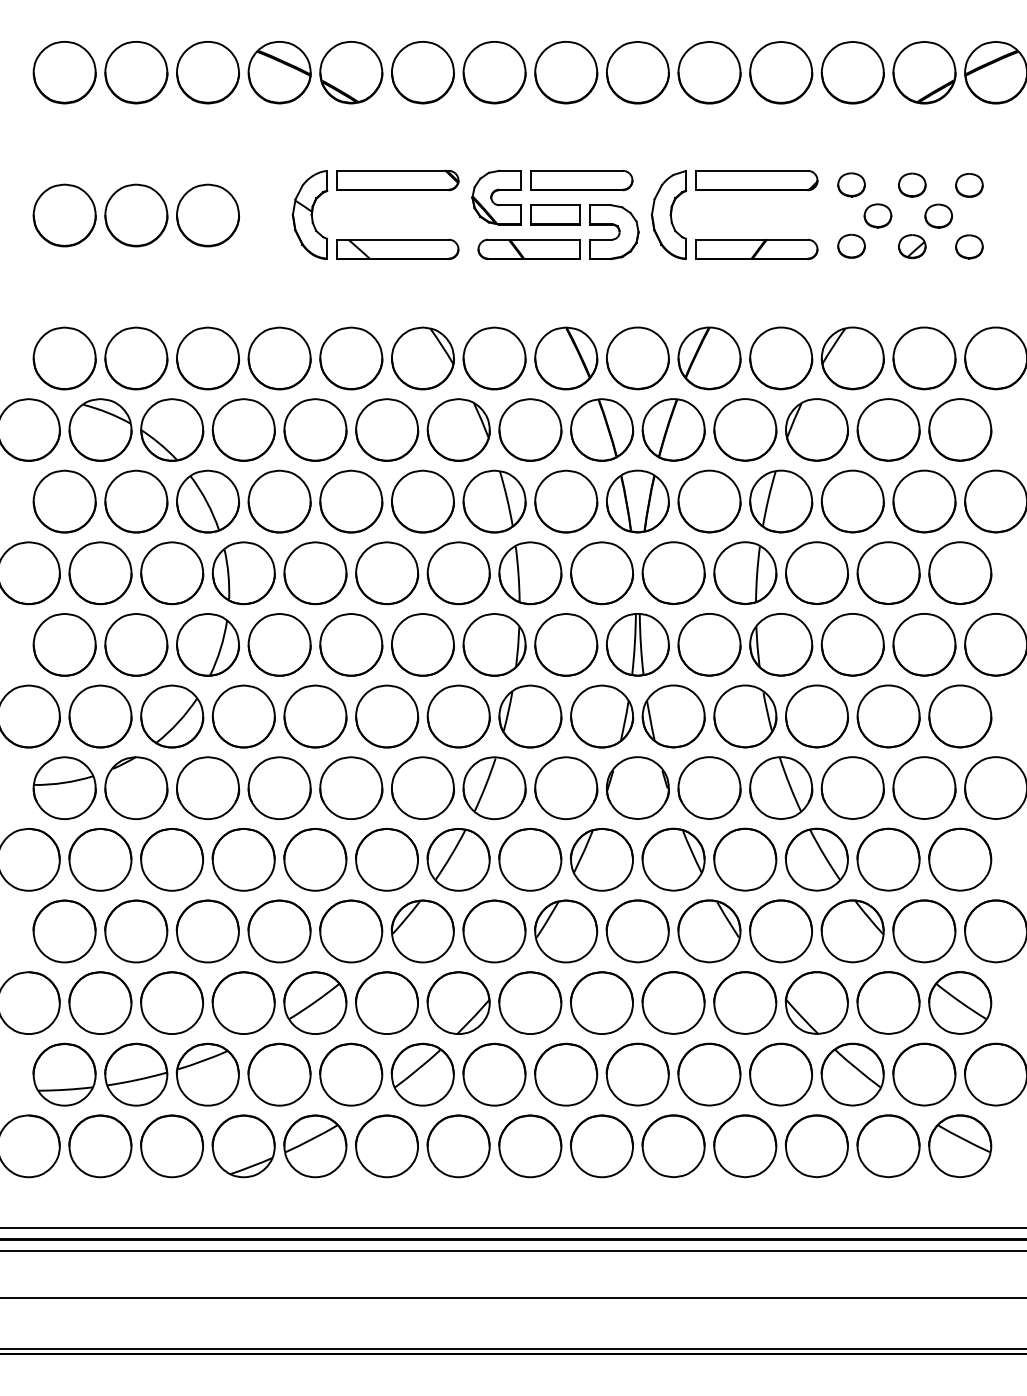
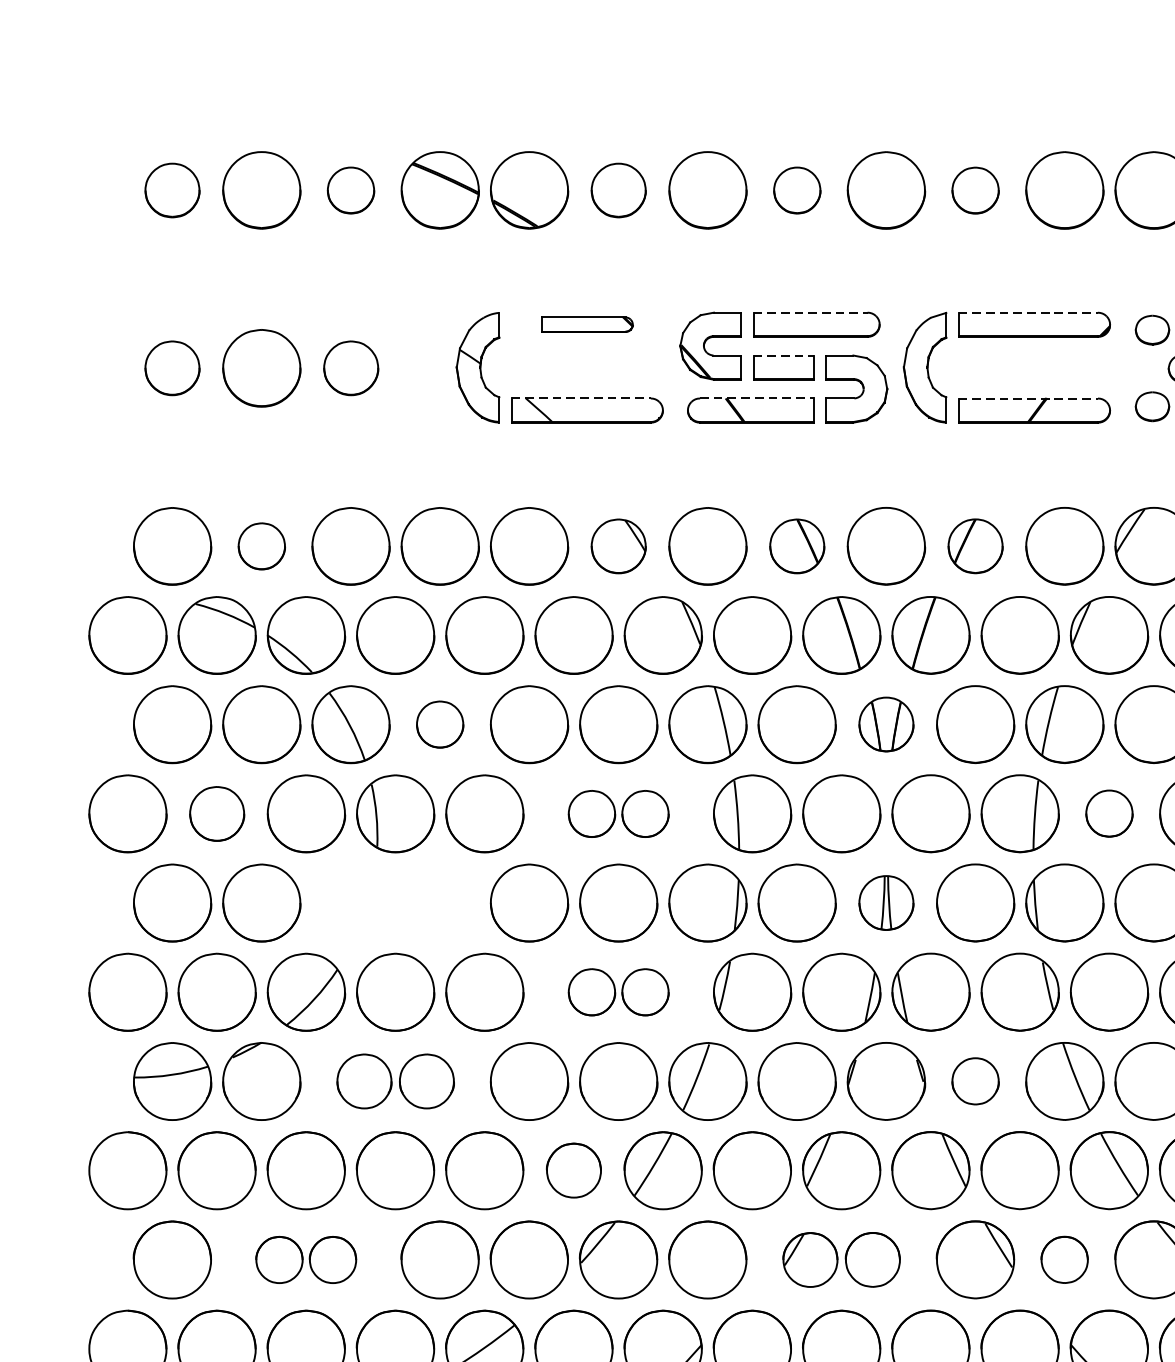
part: (64, 72) -> (172, 190), size x0.7
part: (207, 72) -> (350, 190), size x0.6
part: (422, 72) -> (618, 190), size x0.7
part: (566, 72) -> (797, 190), size x0.6
part: (709, 72) -> (975, 190), size x0.6
line: (577, 170) -> (811, 312), solid -> dashed
line: (751, 170) -> (1027, 312), solid -> dashed
part: (397, 180) -> (587, 324), size x0.6
line: (555, 205) -> (783, 355), solid -> dashed
part: (64, 215) -> (172, 368), size x0.7
part: (208, 215) -> (351, 368), size x0.7
line: (392, 239) -> (580, 398), solid -> dashed
line: (534, 239) -> (757, 398), solid -> dashed
line: (751, 239) -> (1027, 398), solid -> dashed
part: (136, 358) -> (261, 546), size x0.6
part: (422, 358) -> (618, 546), size x0.7
part: (566, 358) -> (797, 546), size x0.7
part: (709, 358) -> (975, 546), size x0.7
part: (279, 501) -> (440, 724), size x0.6
part: (637, 501) -> (885, 724), size x0.7
part: (816, 572) -> (1108, 812), size x0.6
part: (100, 573) -> (217, 814), size x0.7
part: (422, 573) -> (618, 814), size x0.6
part: (243, 644) -> (395, 902), removed
part: (637, 644) -> (885, 902), size x0.7
part: (422, 716) -> (618, 992), size x0.6
part: (243, 787) -> (395, 1080), size x0.7
part: (709, 787) -> (975, 1080), size x0.6
part: (386, 859) -> (573, 1170), size x0.7
part: (171, 931) -> (305, 1260), size x0.6
part: (601, 931) -> (841, 1260), size x0.7
part: (780, 931) -> (1064, 1260), size x0.6

